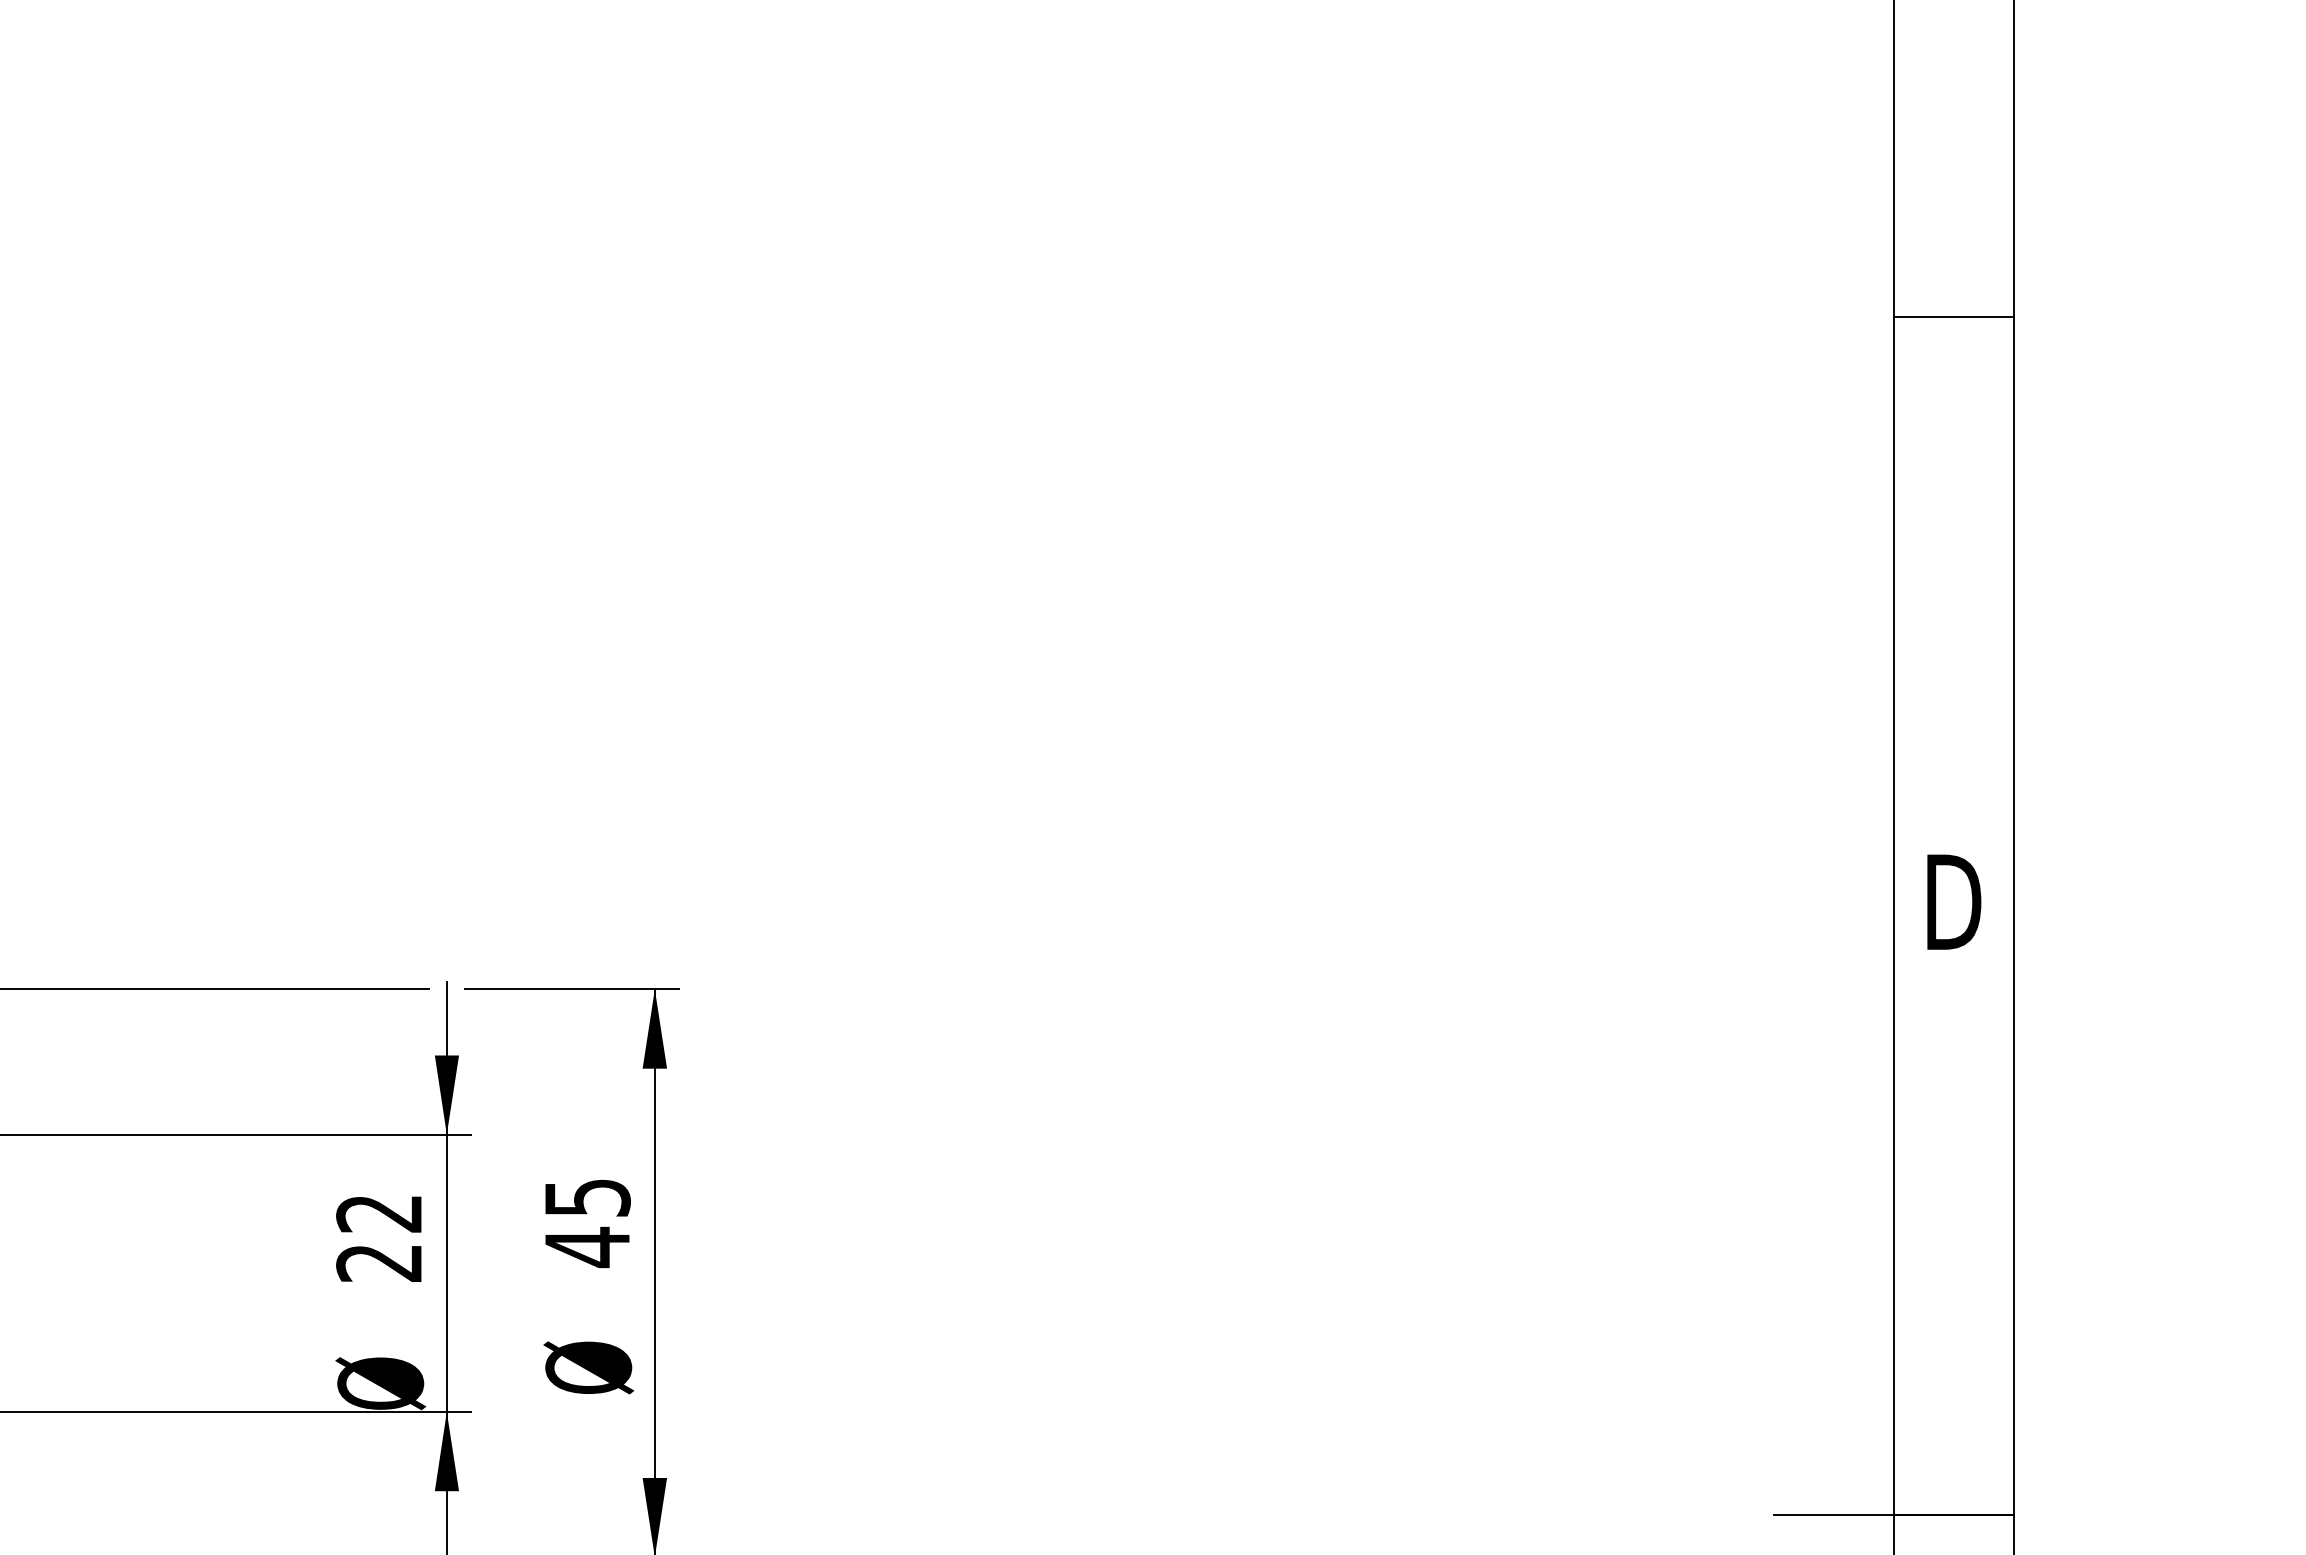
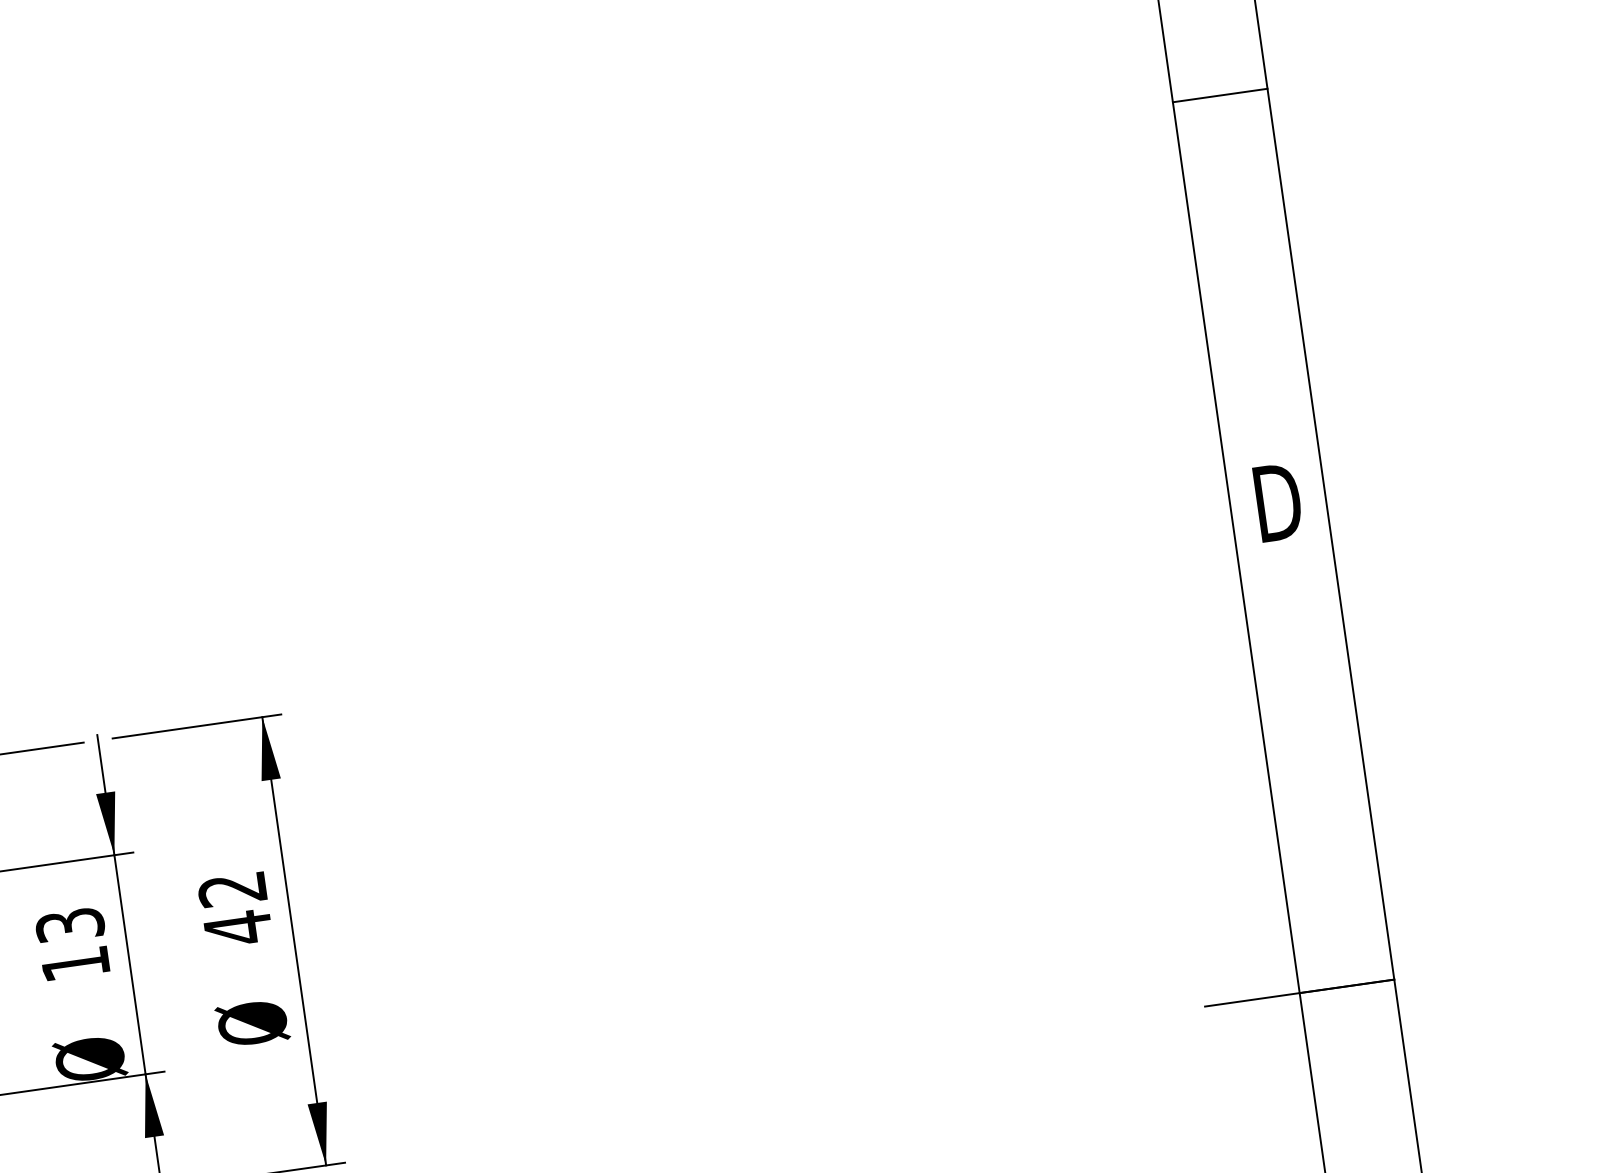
line: (1953, 316) -> (1219, 95), moved
text: (587, 1197) -> (232, 889), 45 -> 42
text: (379, 1238) -> (72, 944), 22 -> 13

